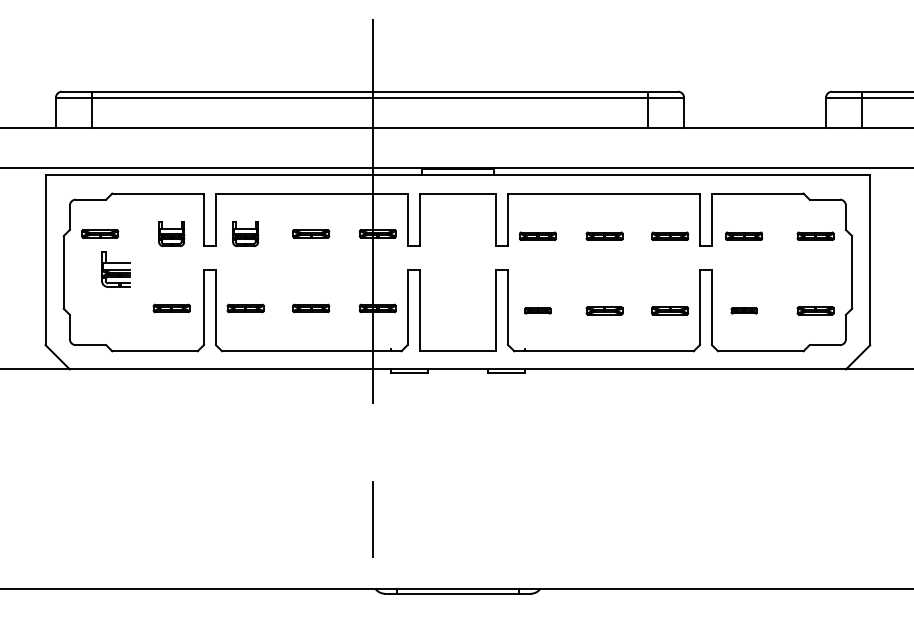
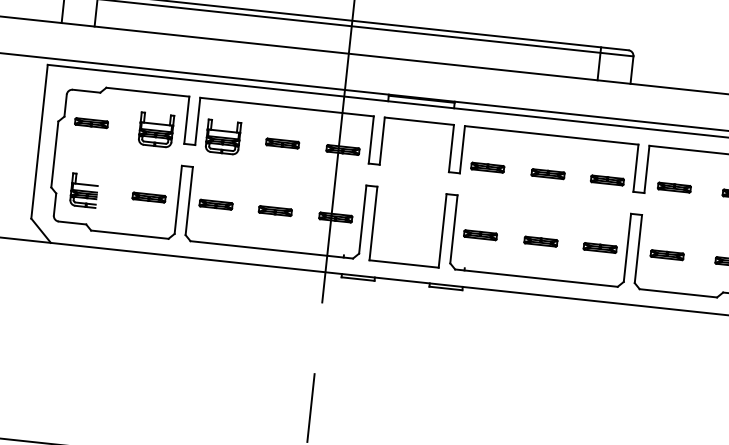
part: (171, 233) -> (156, 129), size x1.43
part: (245, 233) -> (223, 136), size x1.43
part: (115, 269) -> (83, 190), moved
part: (537, 310) -> (480, 234), size x1.43
part: (744, 310) -> (667, 254), size x1.43

